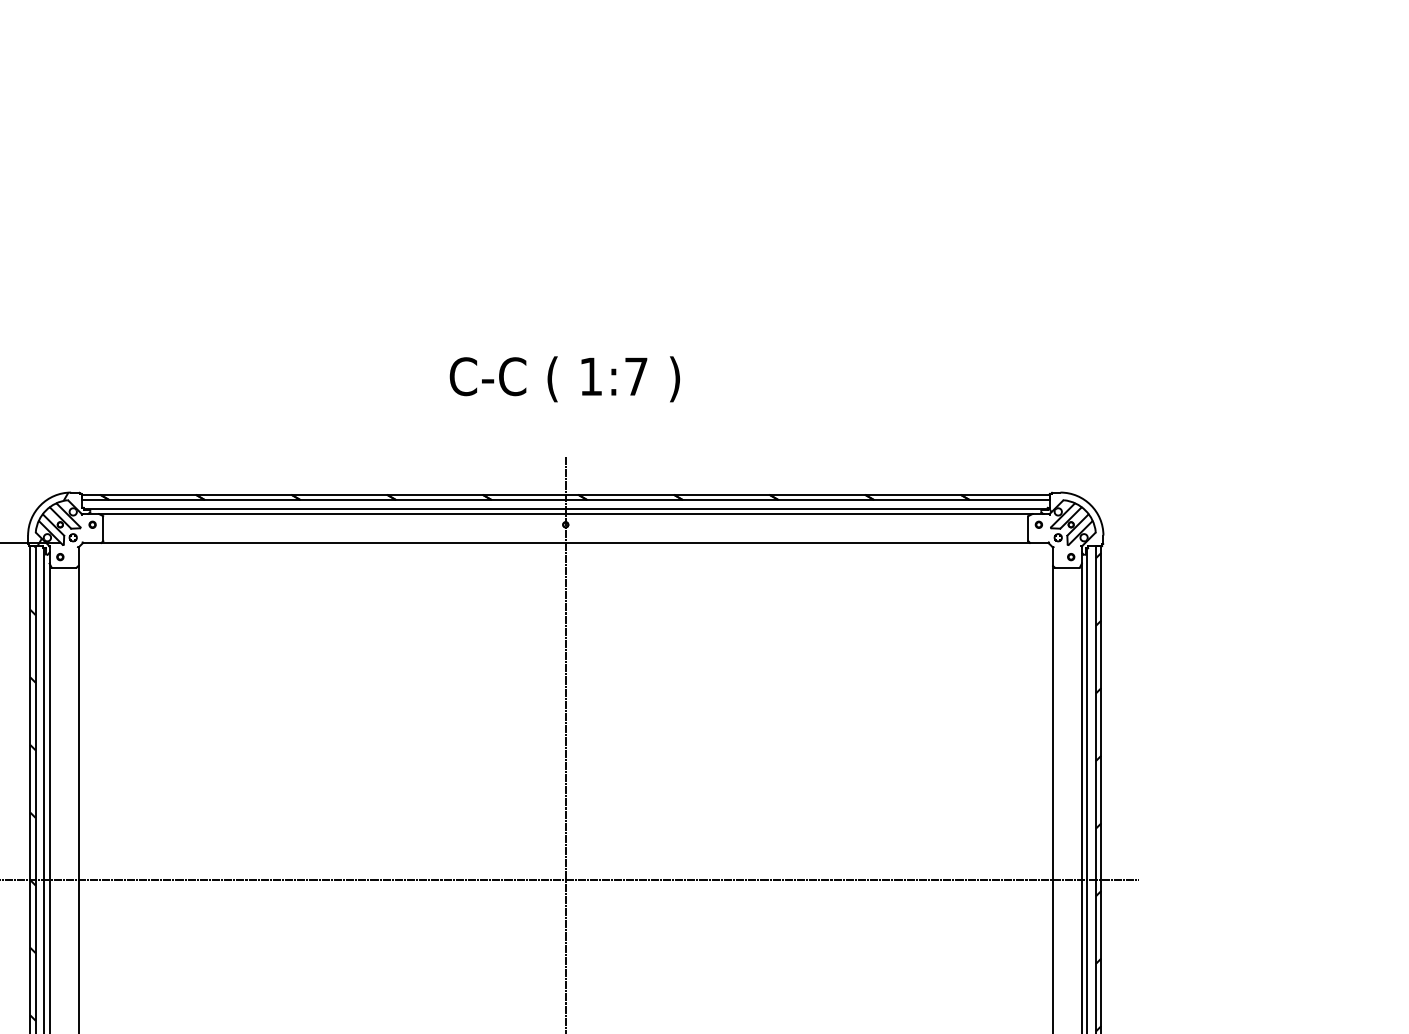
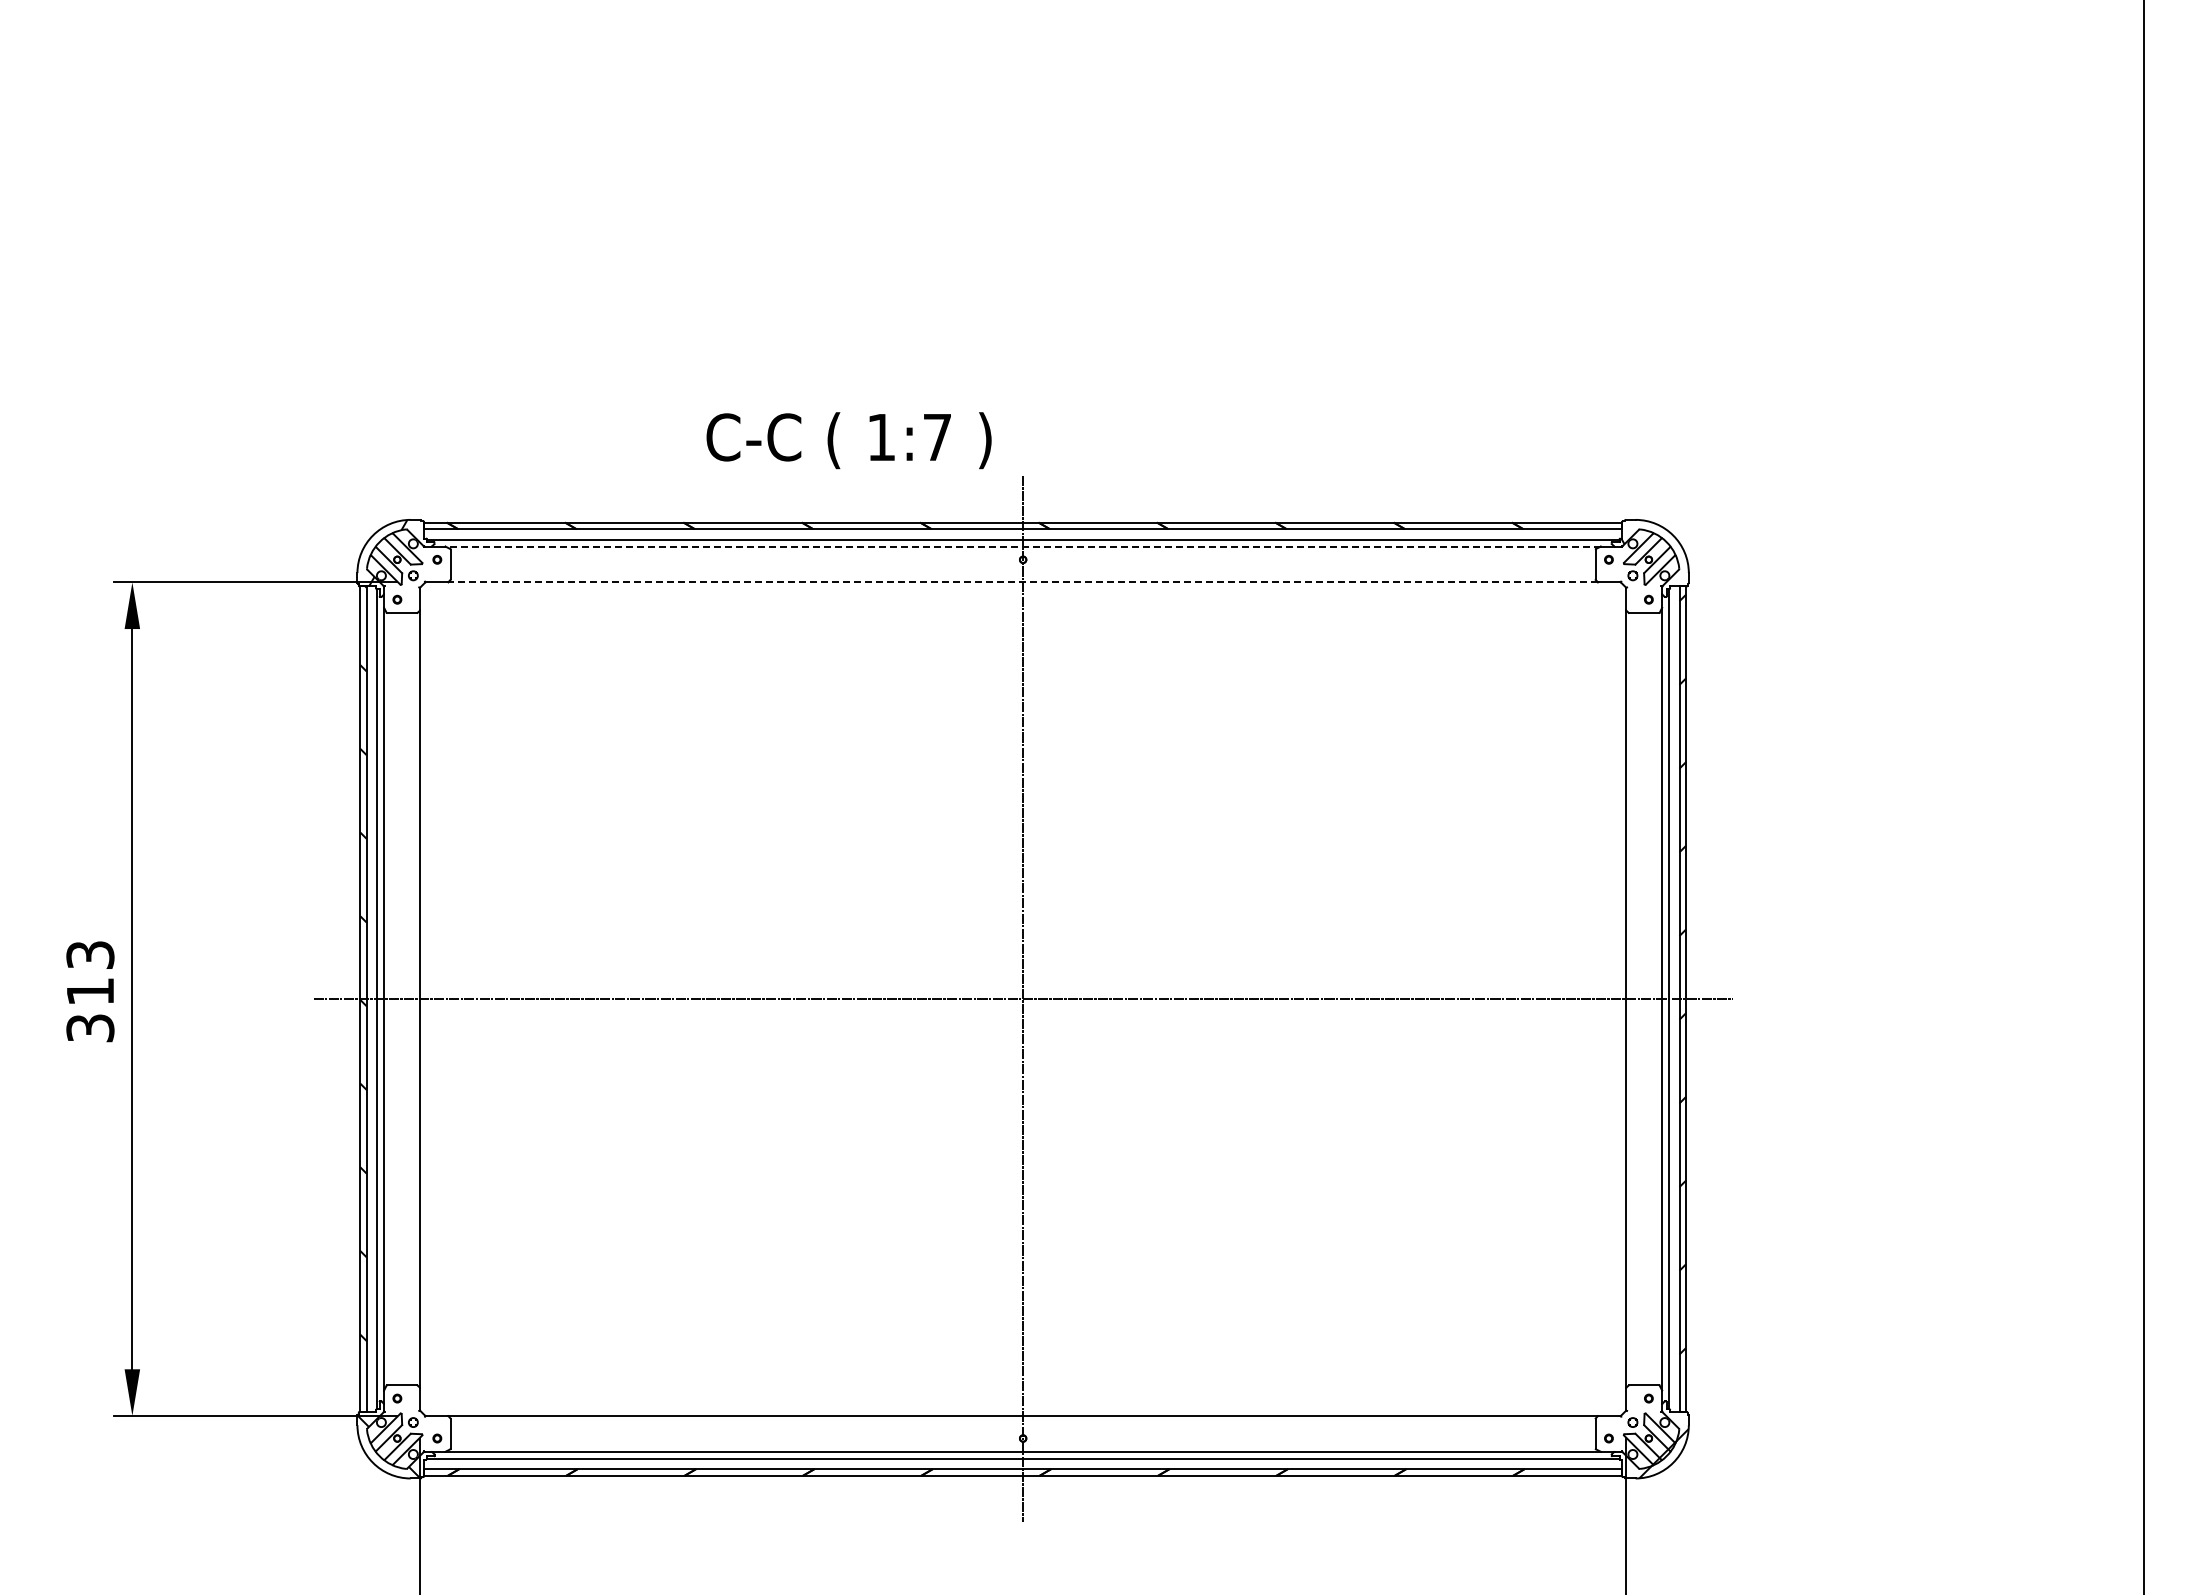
text: (564, 379) -> (848, 440), moved
line: (565, 514) -> (1022, 546), solid -> dashed
line: (565, 543) -> (1022, 582), solid -> dashed

